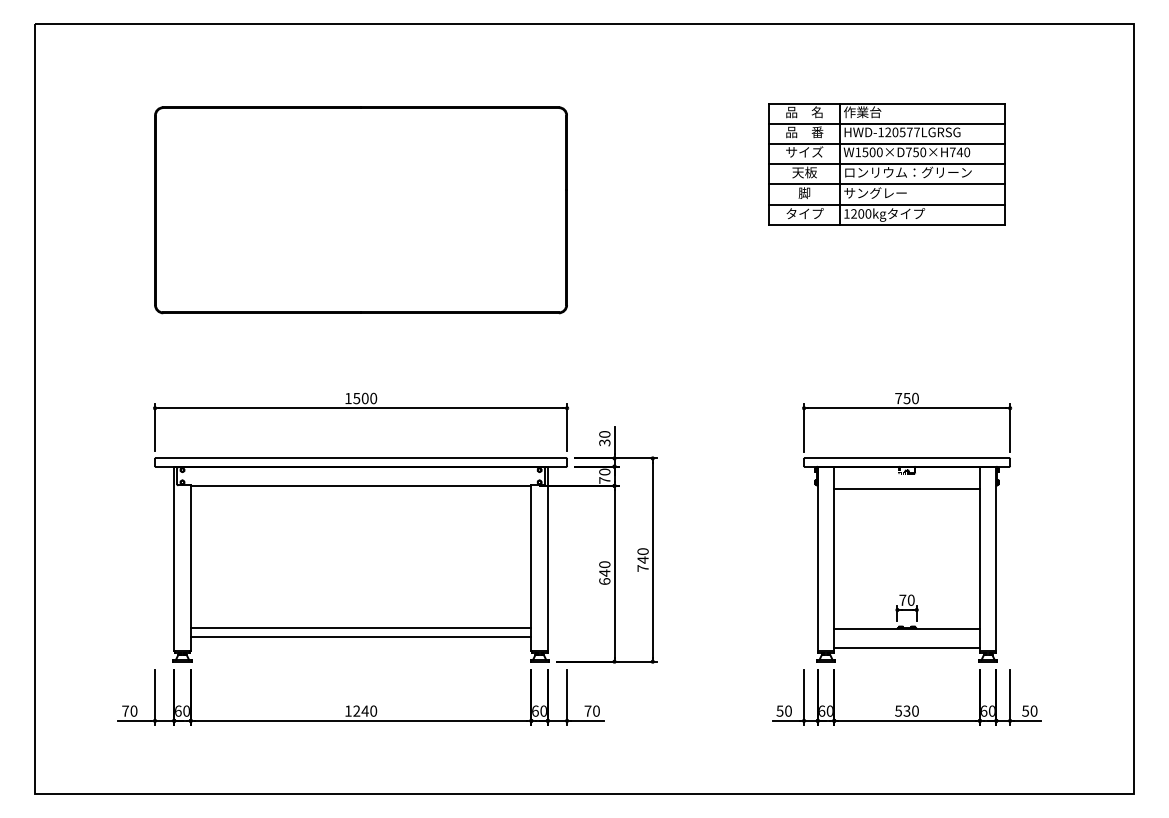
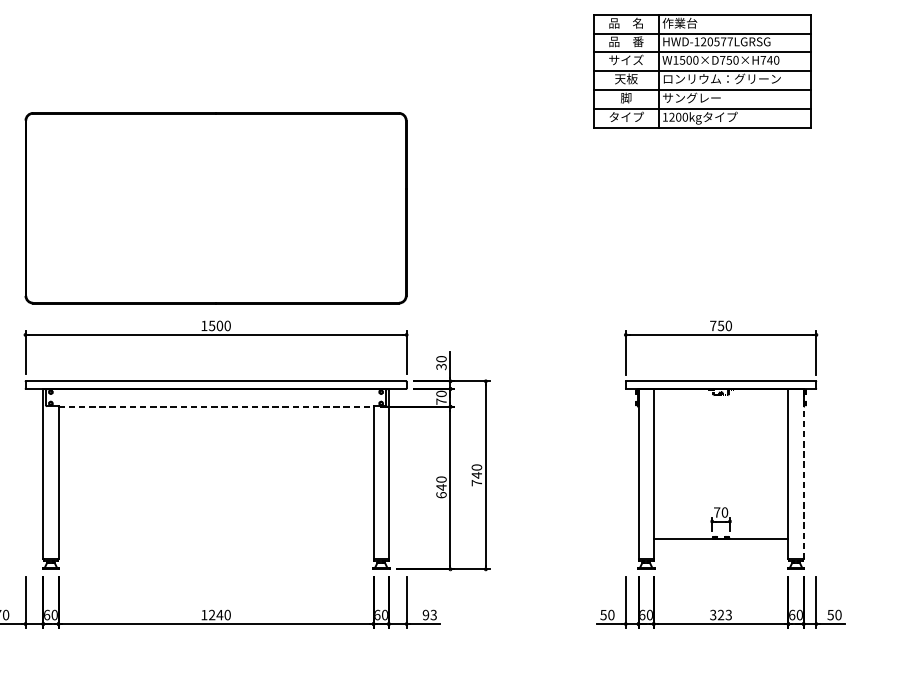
part: (886, 164) -> (702, 71), moved
part: (360, 210) -> (215, 208), moved
line: (361, 485) -> (216, 406), solid -> dashed
line: (906, 488) -> (720, 409), removed
line: (996, 558) -> (803, 473), solid -> dashed
line: (360, 628) -> (215, 538), removed
line: (360, 636) -> (215, 546), removed
line: (906, 648) -> (720, 557), removed
text: (591, 710) -> (429, 614), 70 -> 93
text: (906, 710) -> (720, 614), 530 -> 323

